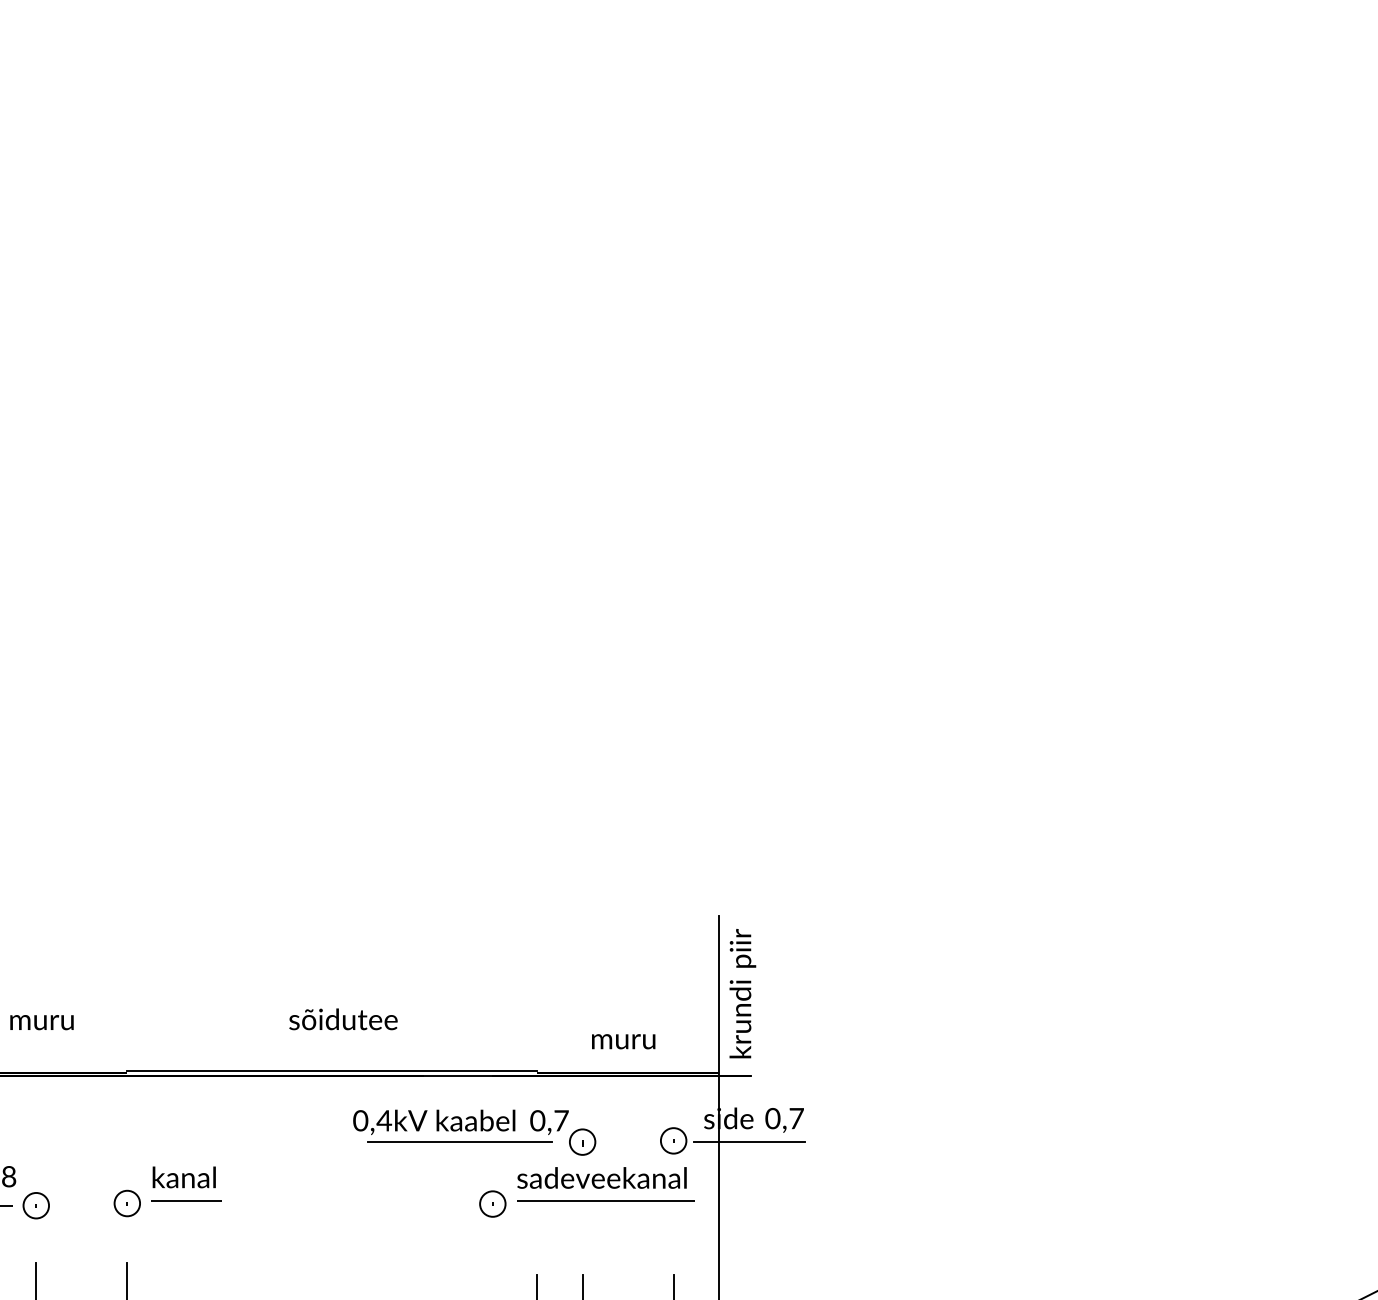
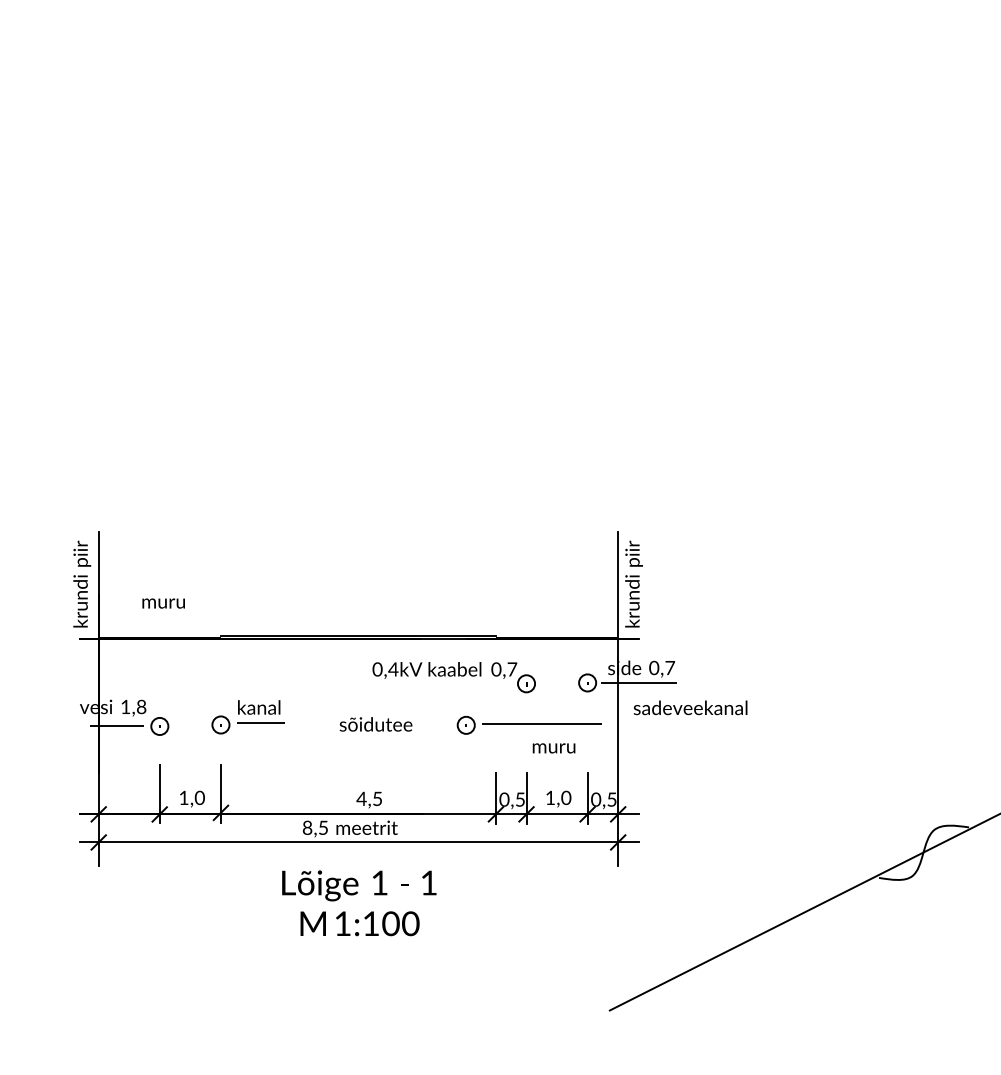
text: (342, 1019) -> (375, 724), moved
text: (622, 1041) -> (553, 748), moved
line: (458, 1141) -> (443, 683), removed
text: (601, 1177) -> (690, 707), moved

